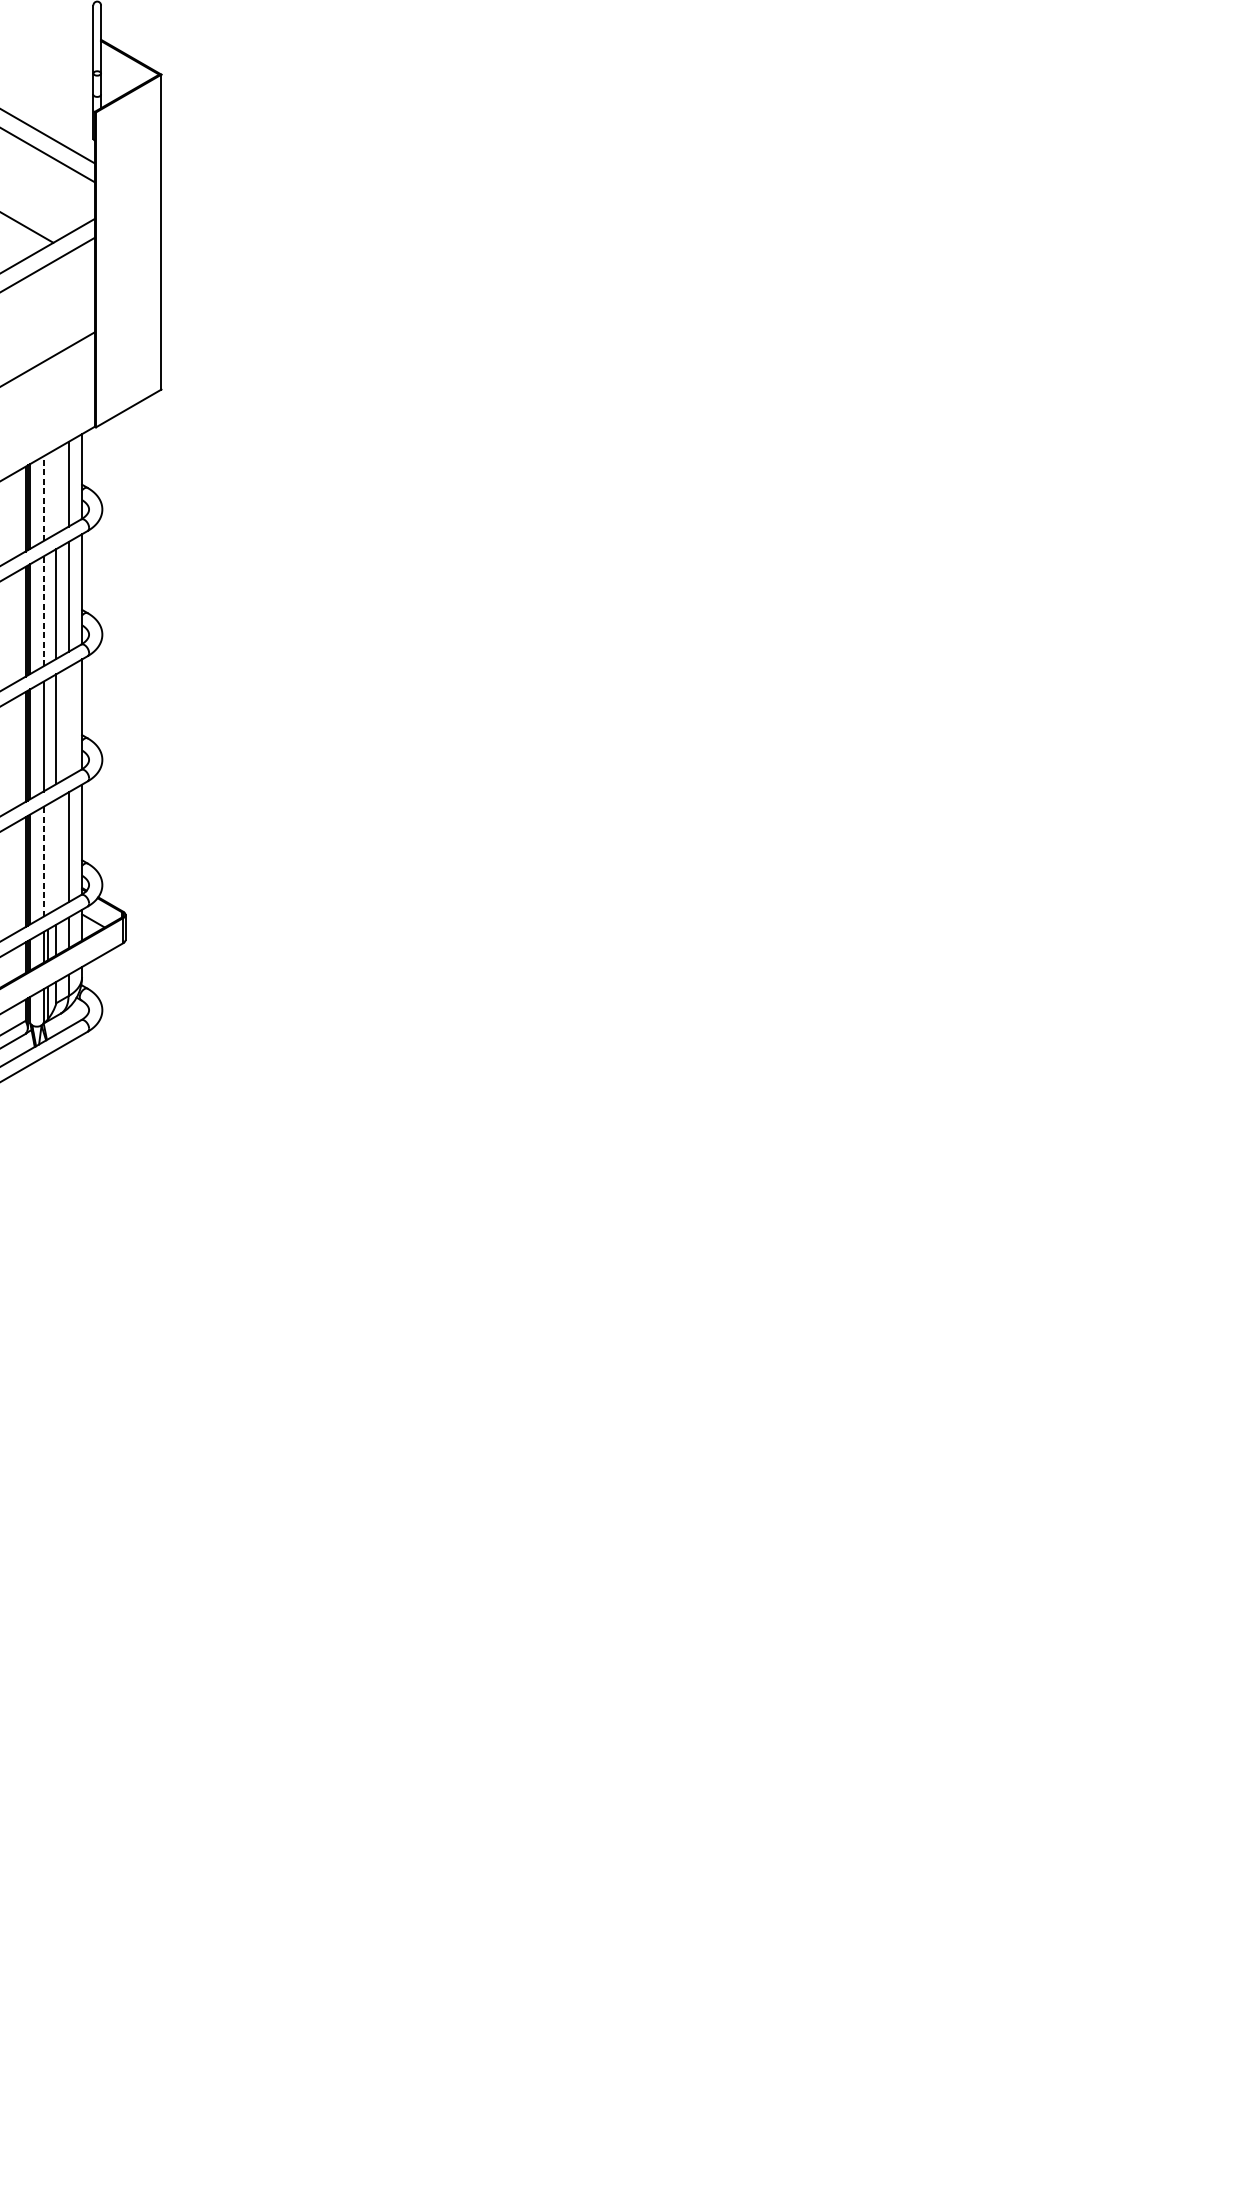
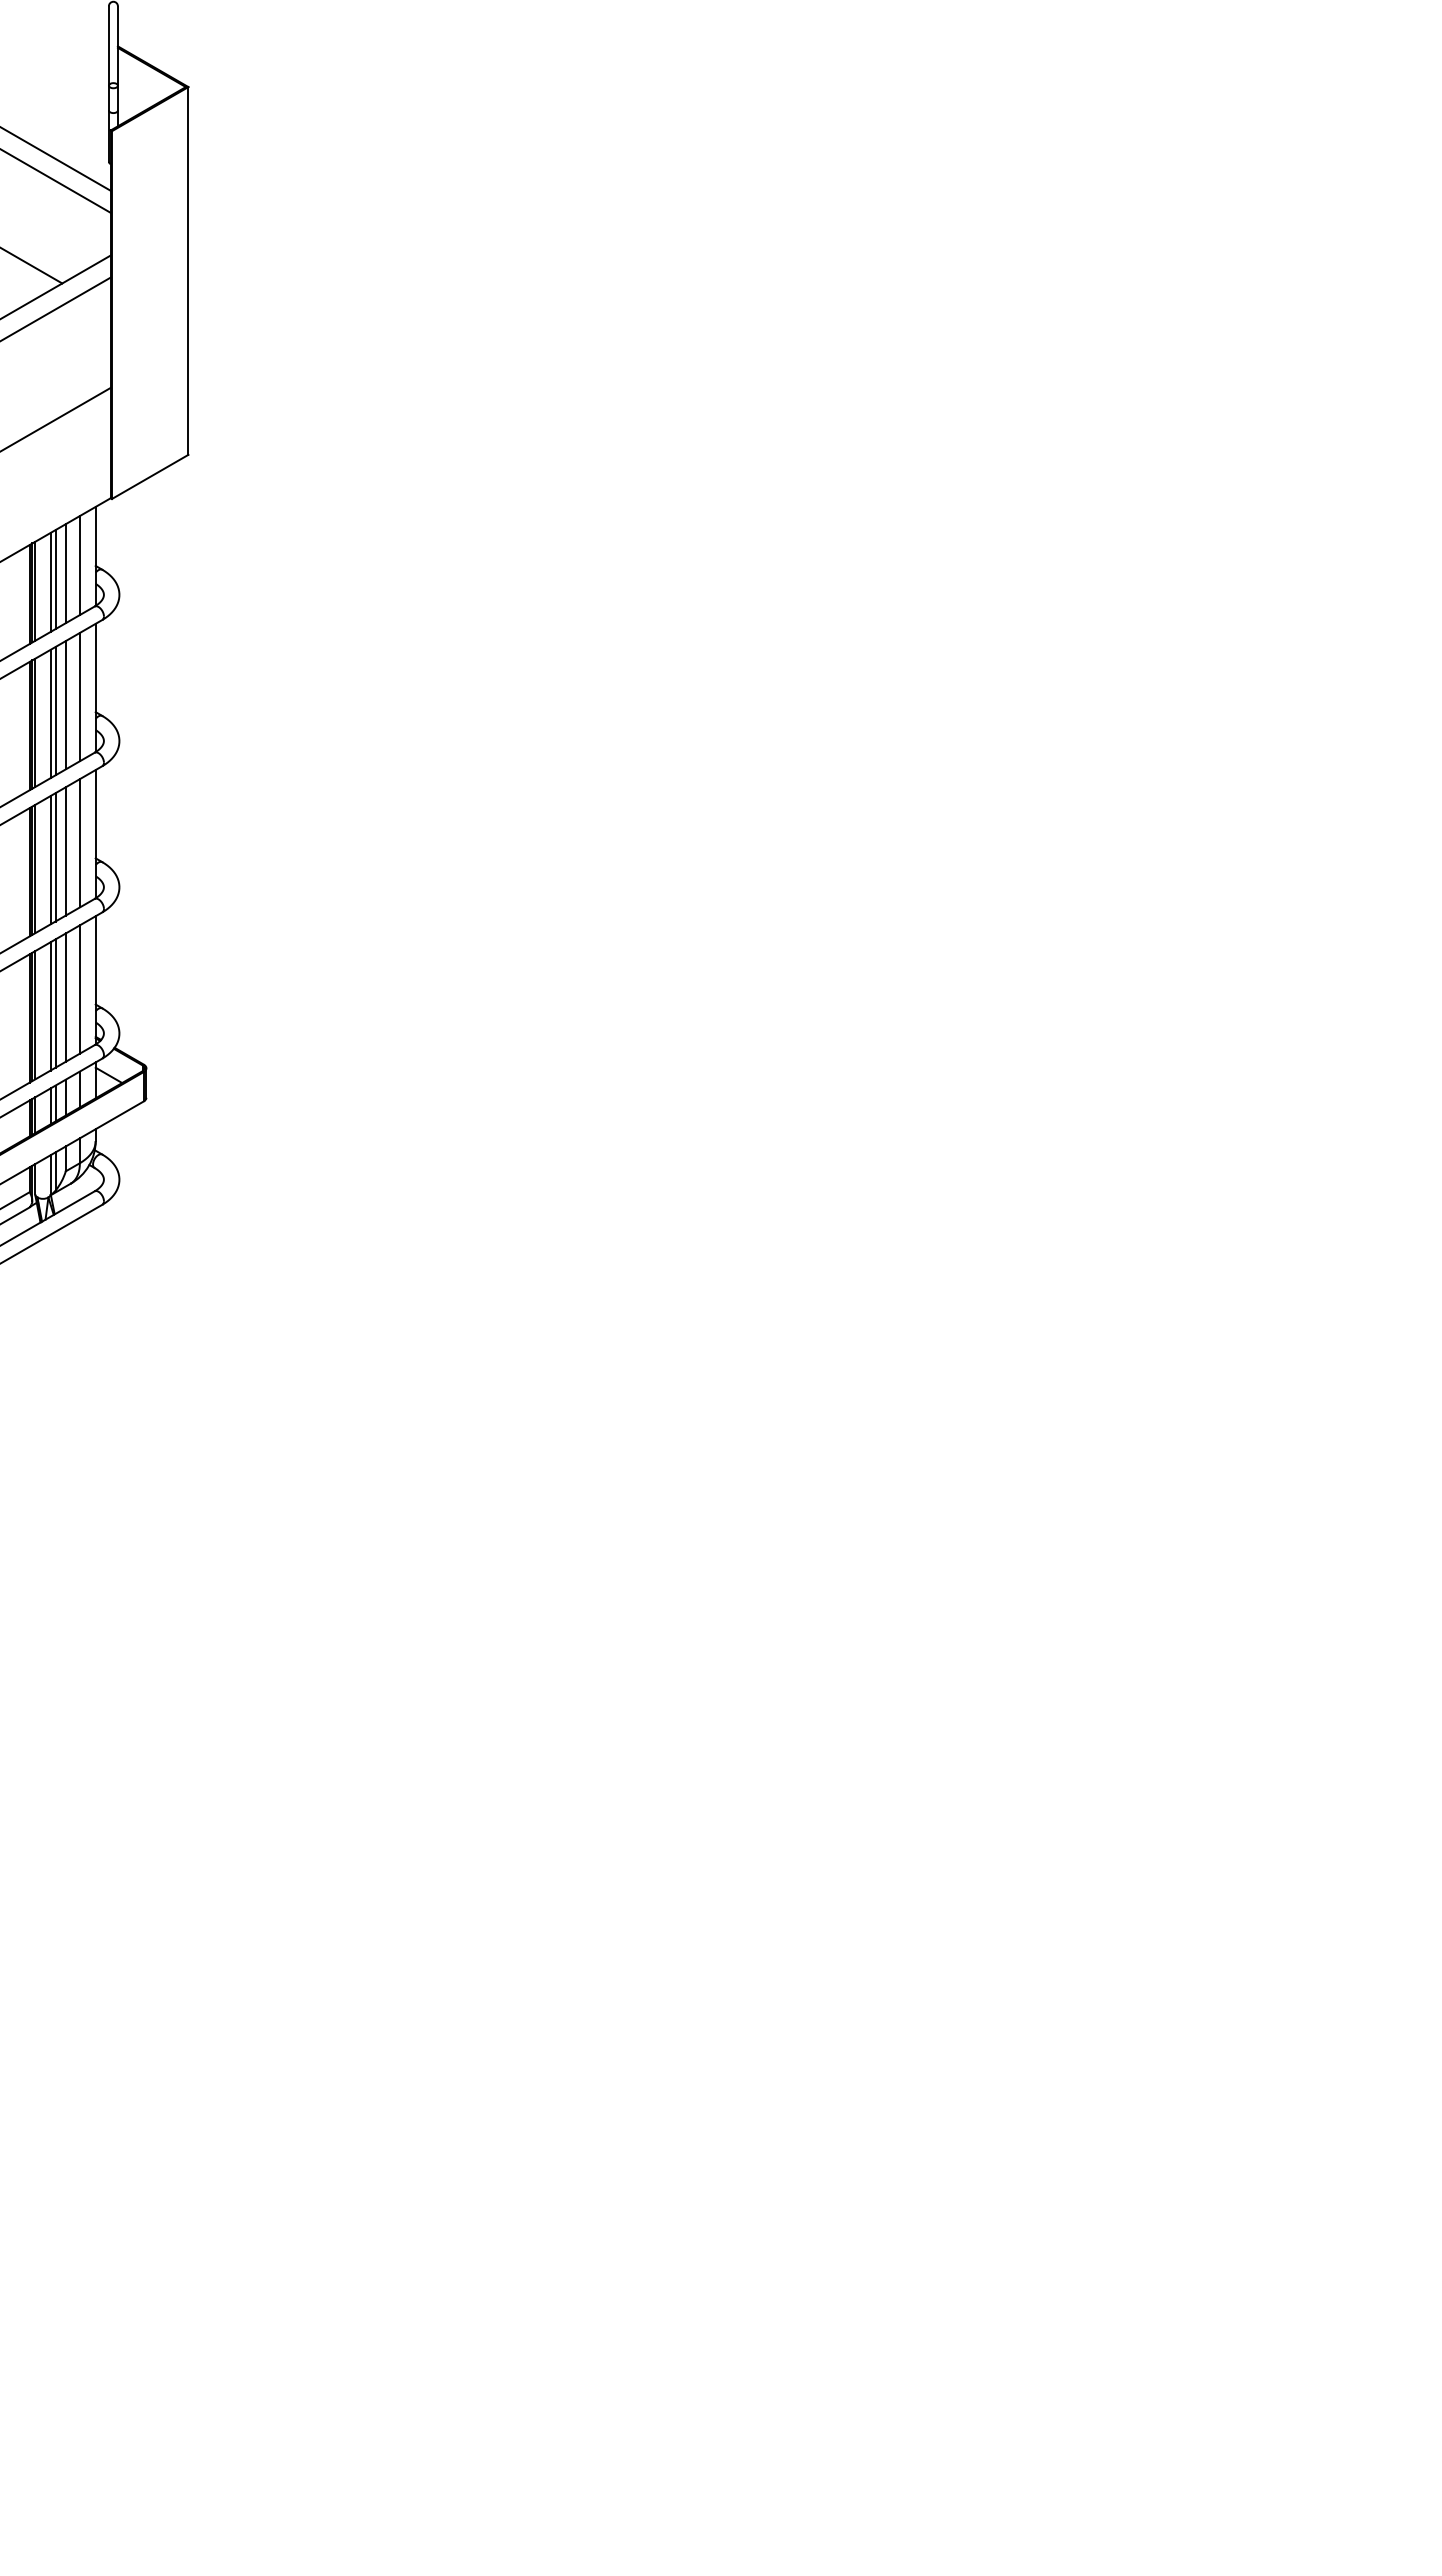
line: (56, 491) -> (65, 573), added
line: (47, 496) -> (55, 579), added
line: (43, 498) -> (50, 582), dashed -> solid
line: (47, 609) -> (55, 711), added
line: (43, 611) -> (50, 713), dashed -> solid
line: (68, 722) -> (79, 843), added
line: (47, 734) -> (55, 857), added
line: (56, 854) -> (65, 997), added
line: (47, 859) -> (55, 1003), added
line: (43, 861) -> (50, 1005), dashed -> solid

